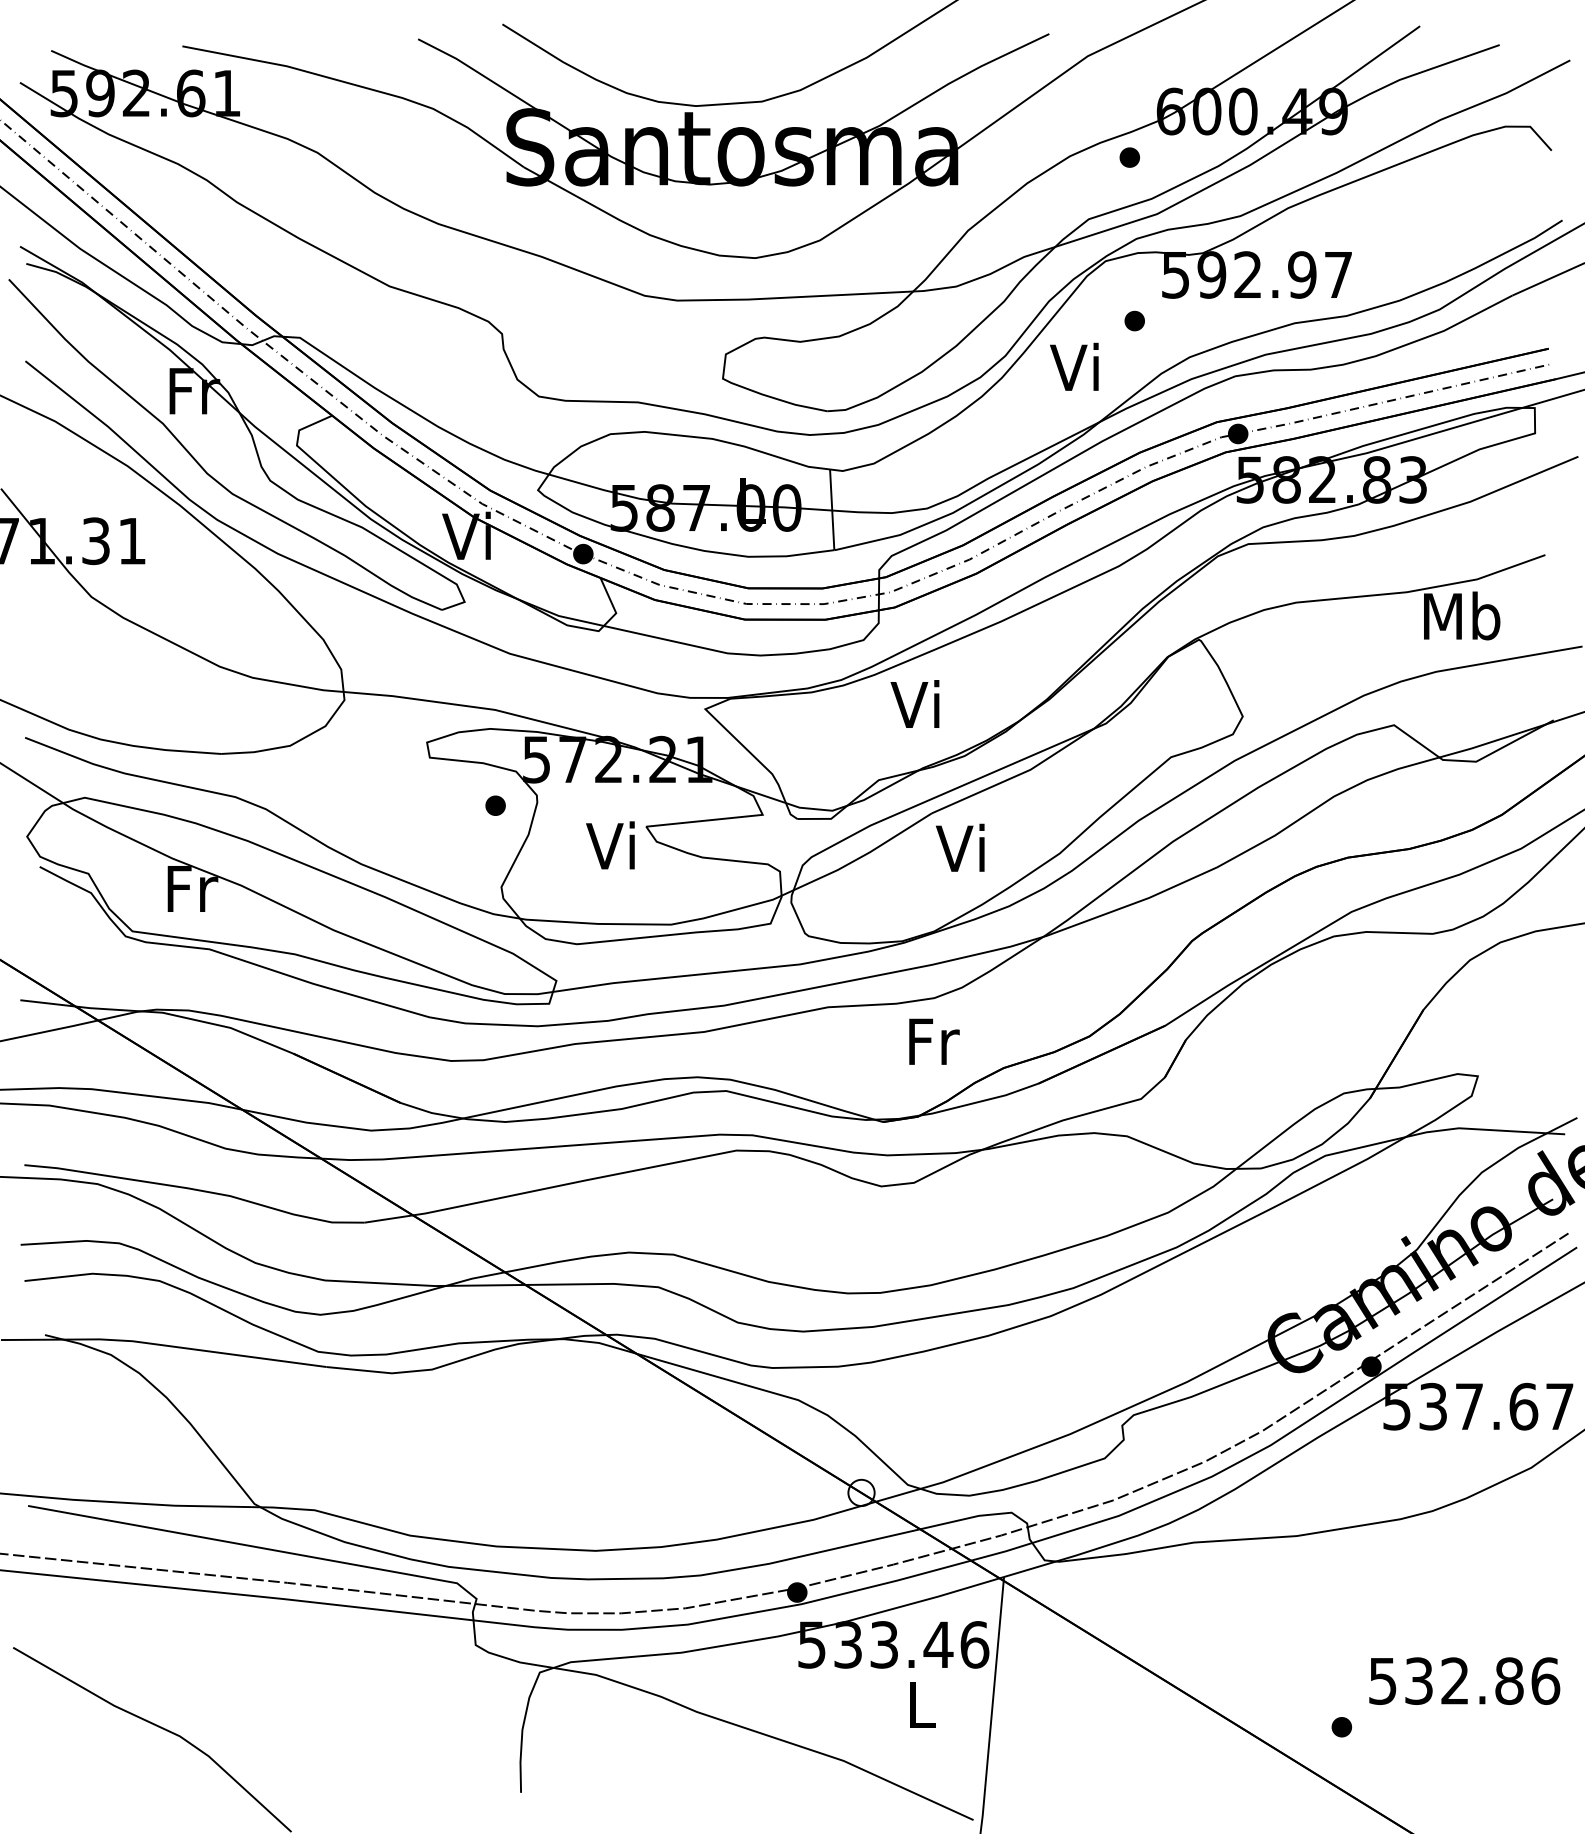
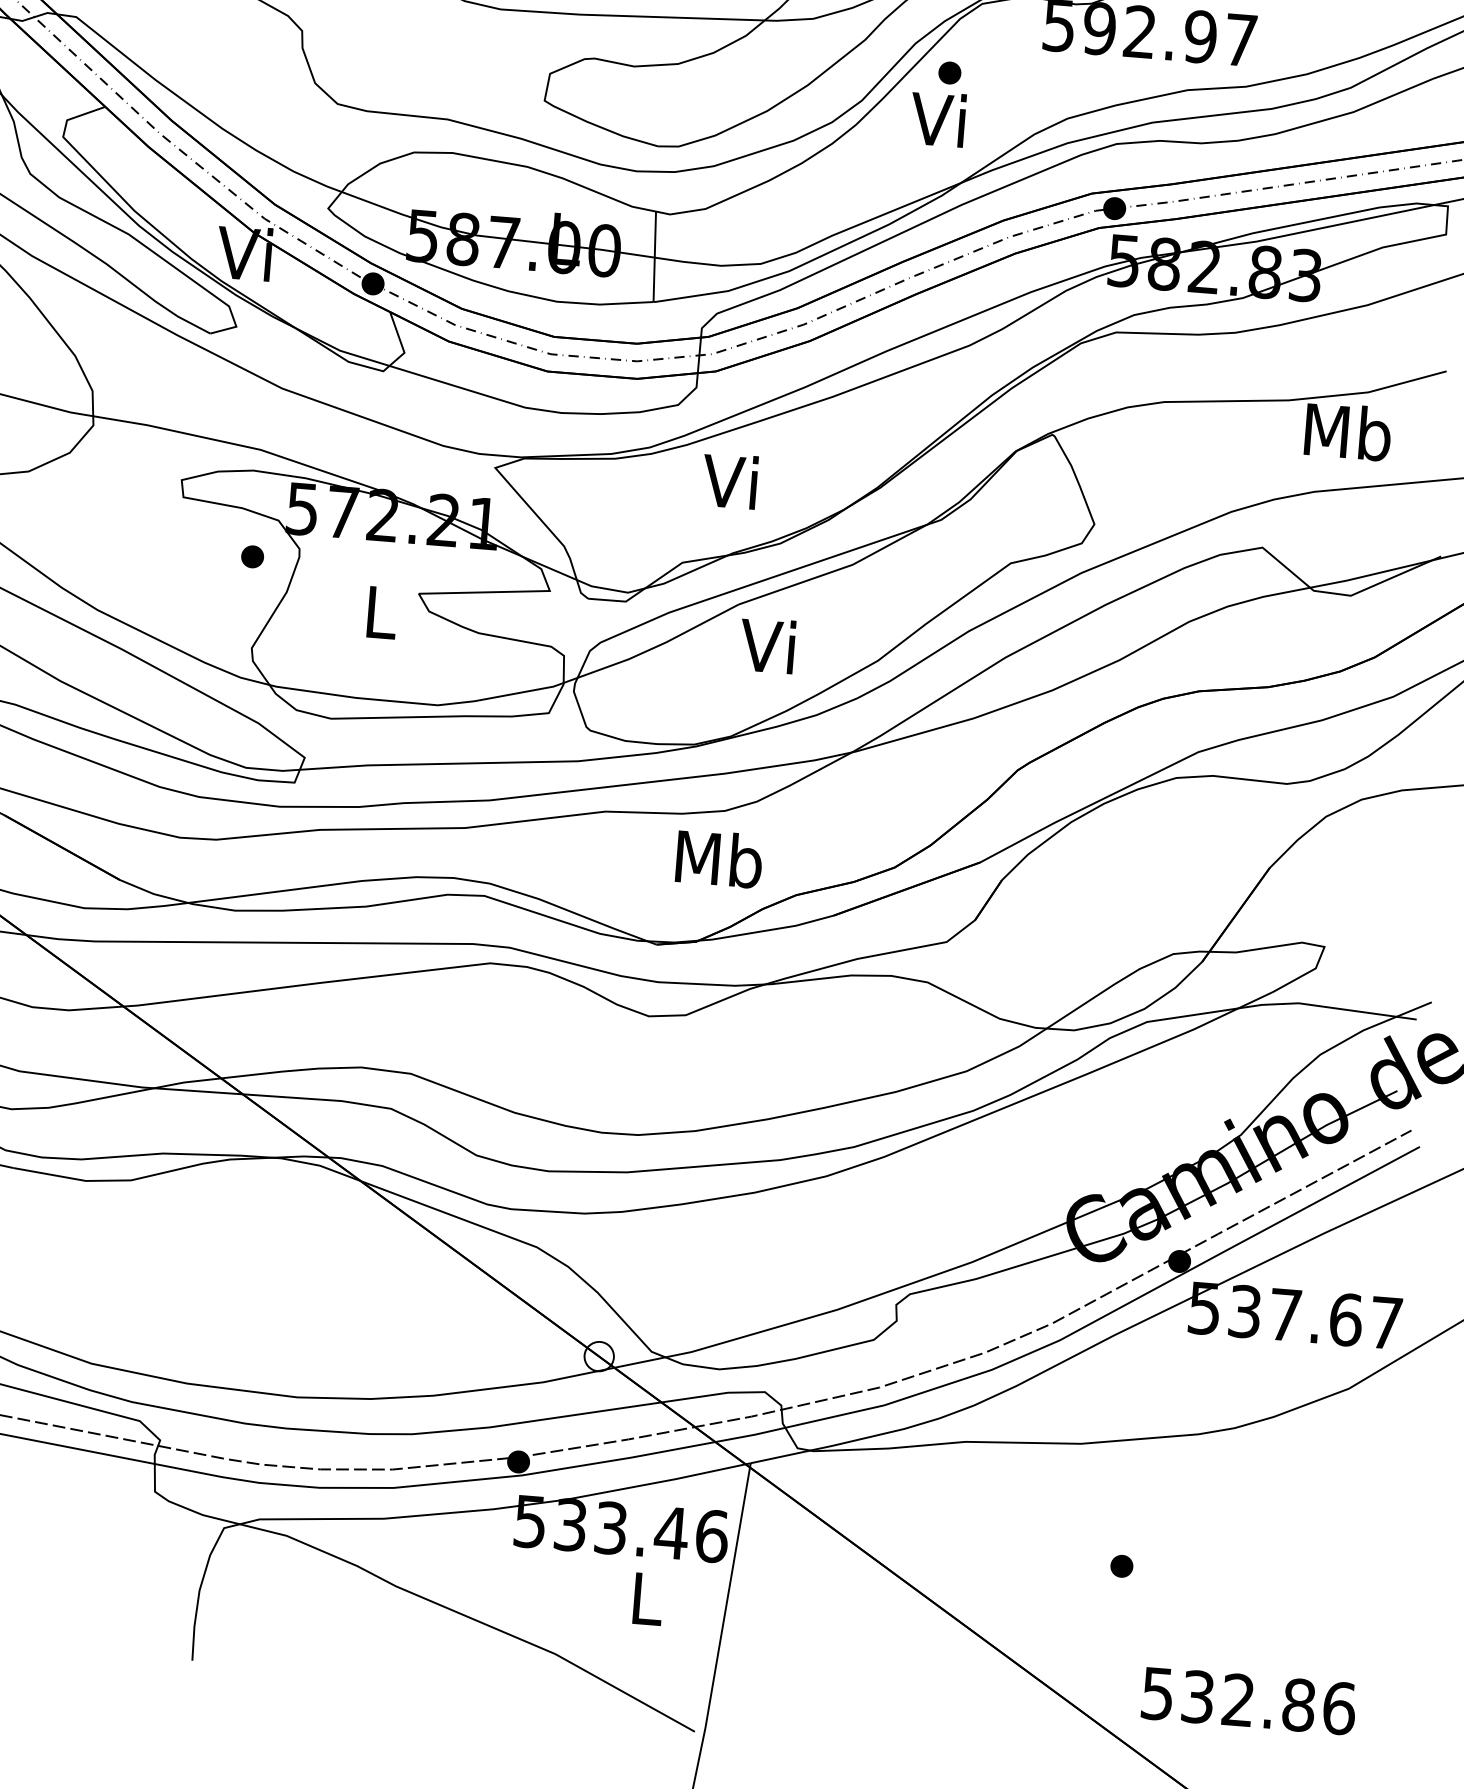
part: (1134, 320) -> (949, 72), moved
text: (610, 845) -> (377, 611), Vi -> L
text: (932, 1040) -> (719, 858), Fr -> Mb
text: (1464, 1680) -> (1248, 1700), moved
part: (1341, 1727) -> (1121, 1566), moved

